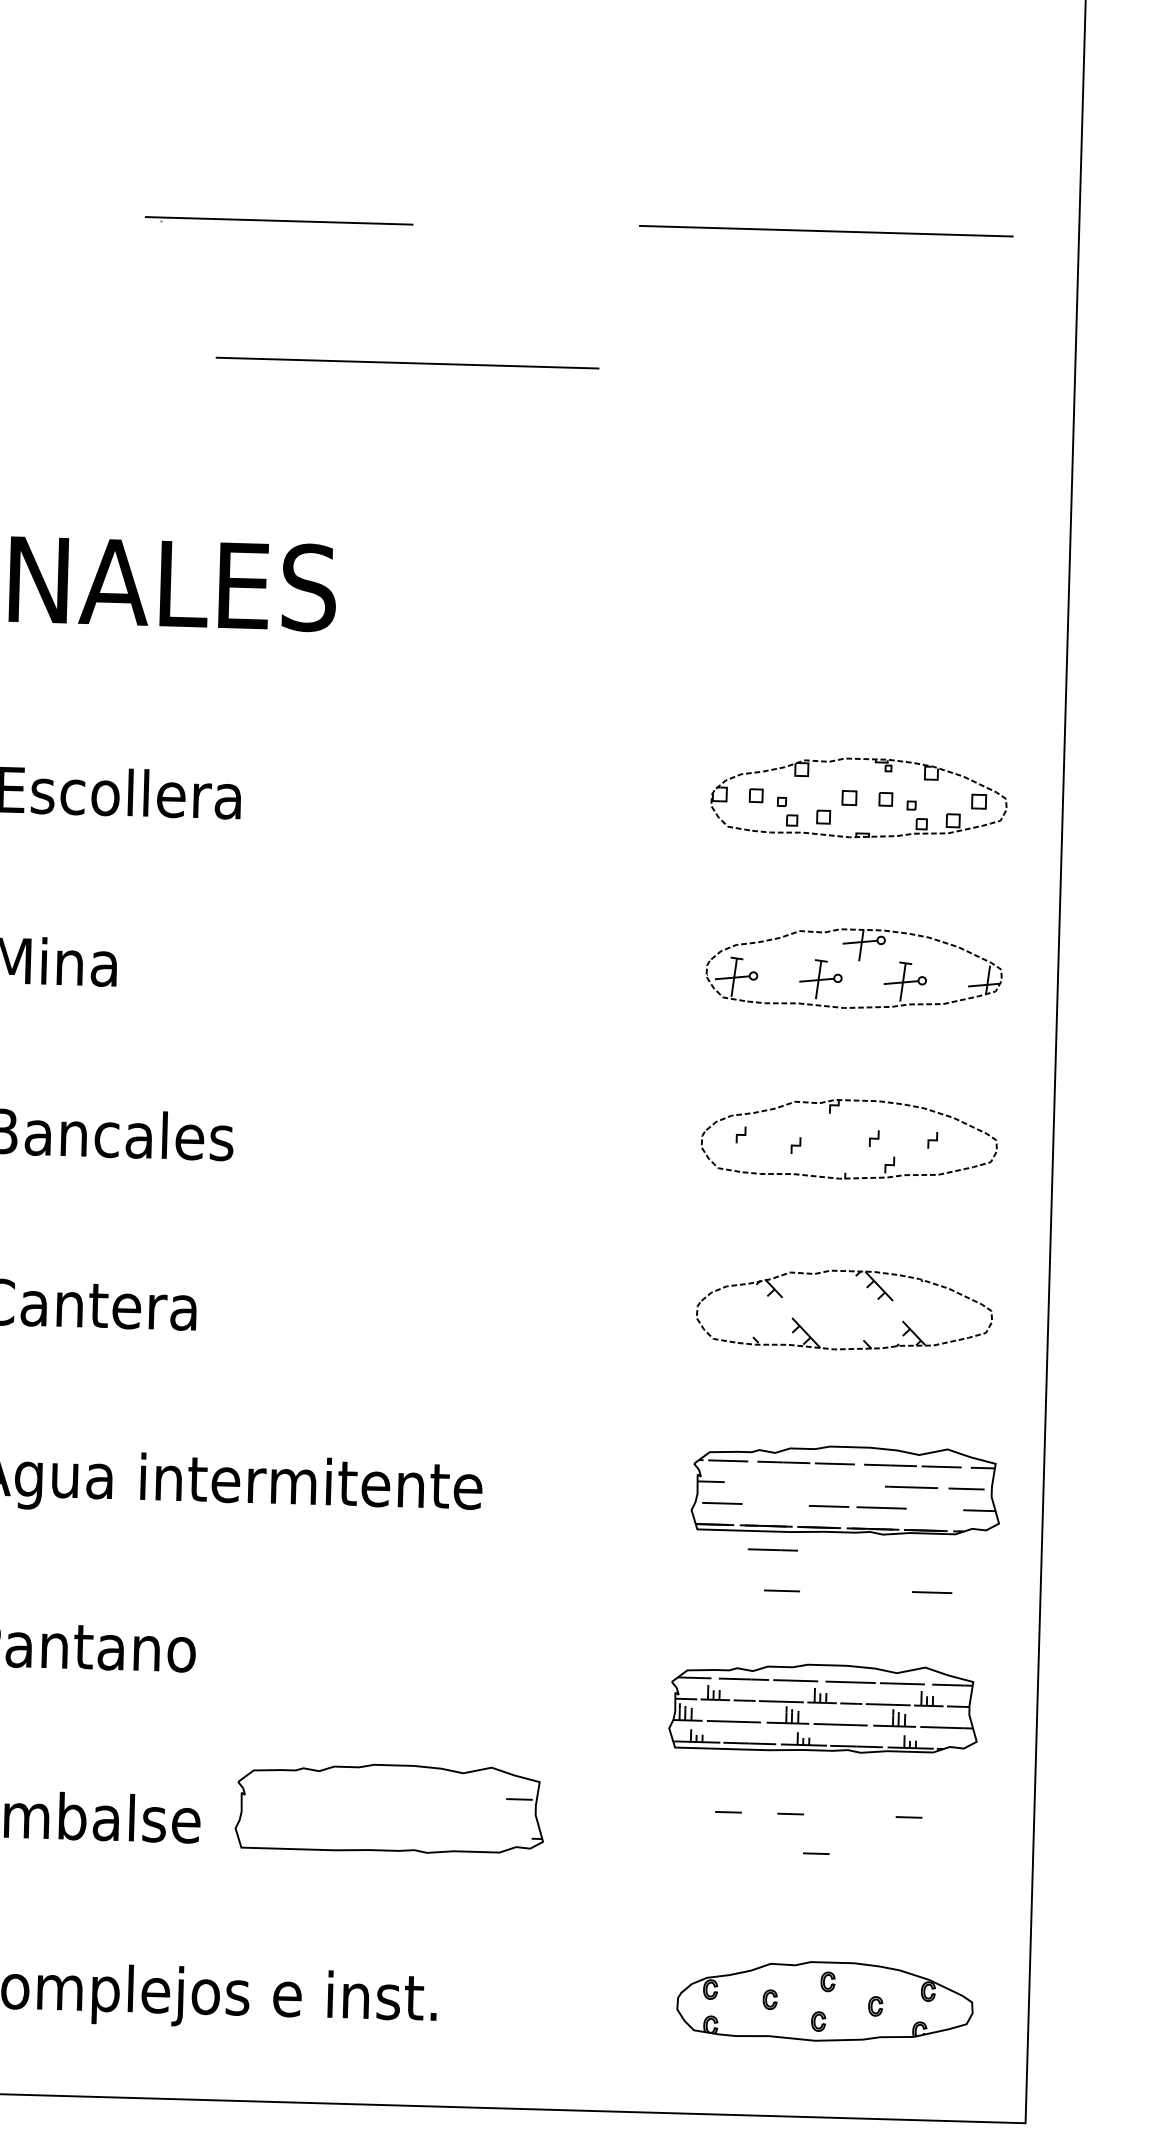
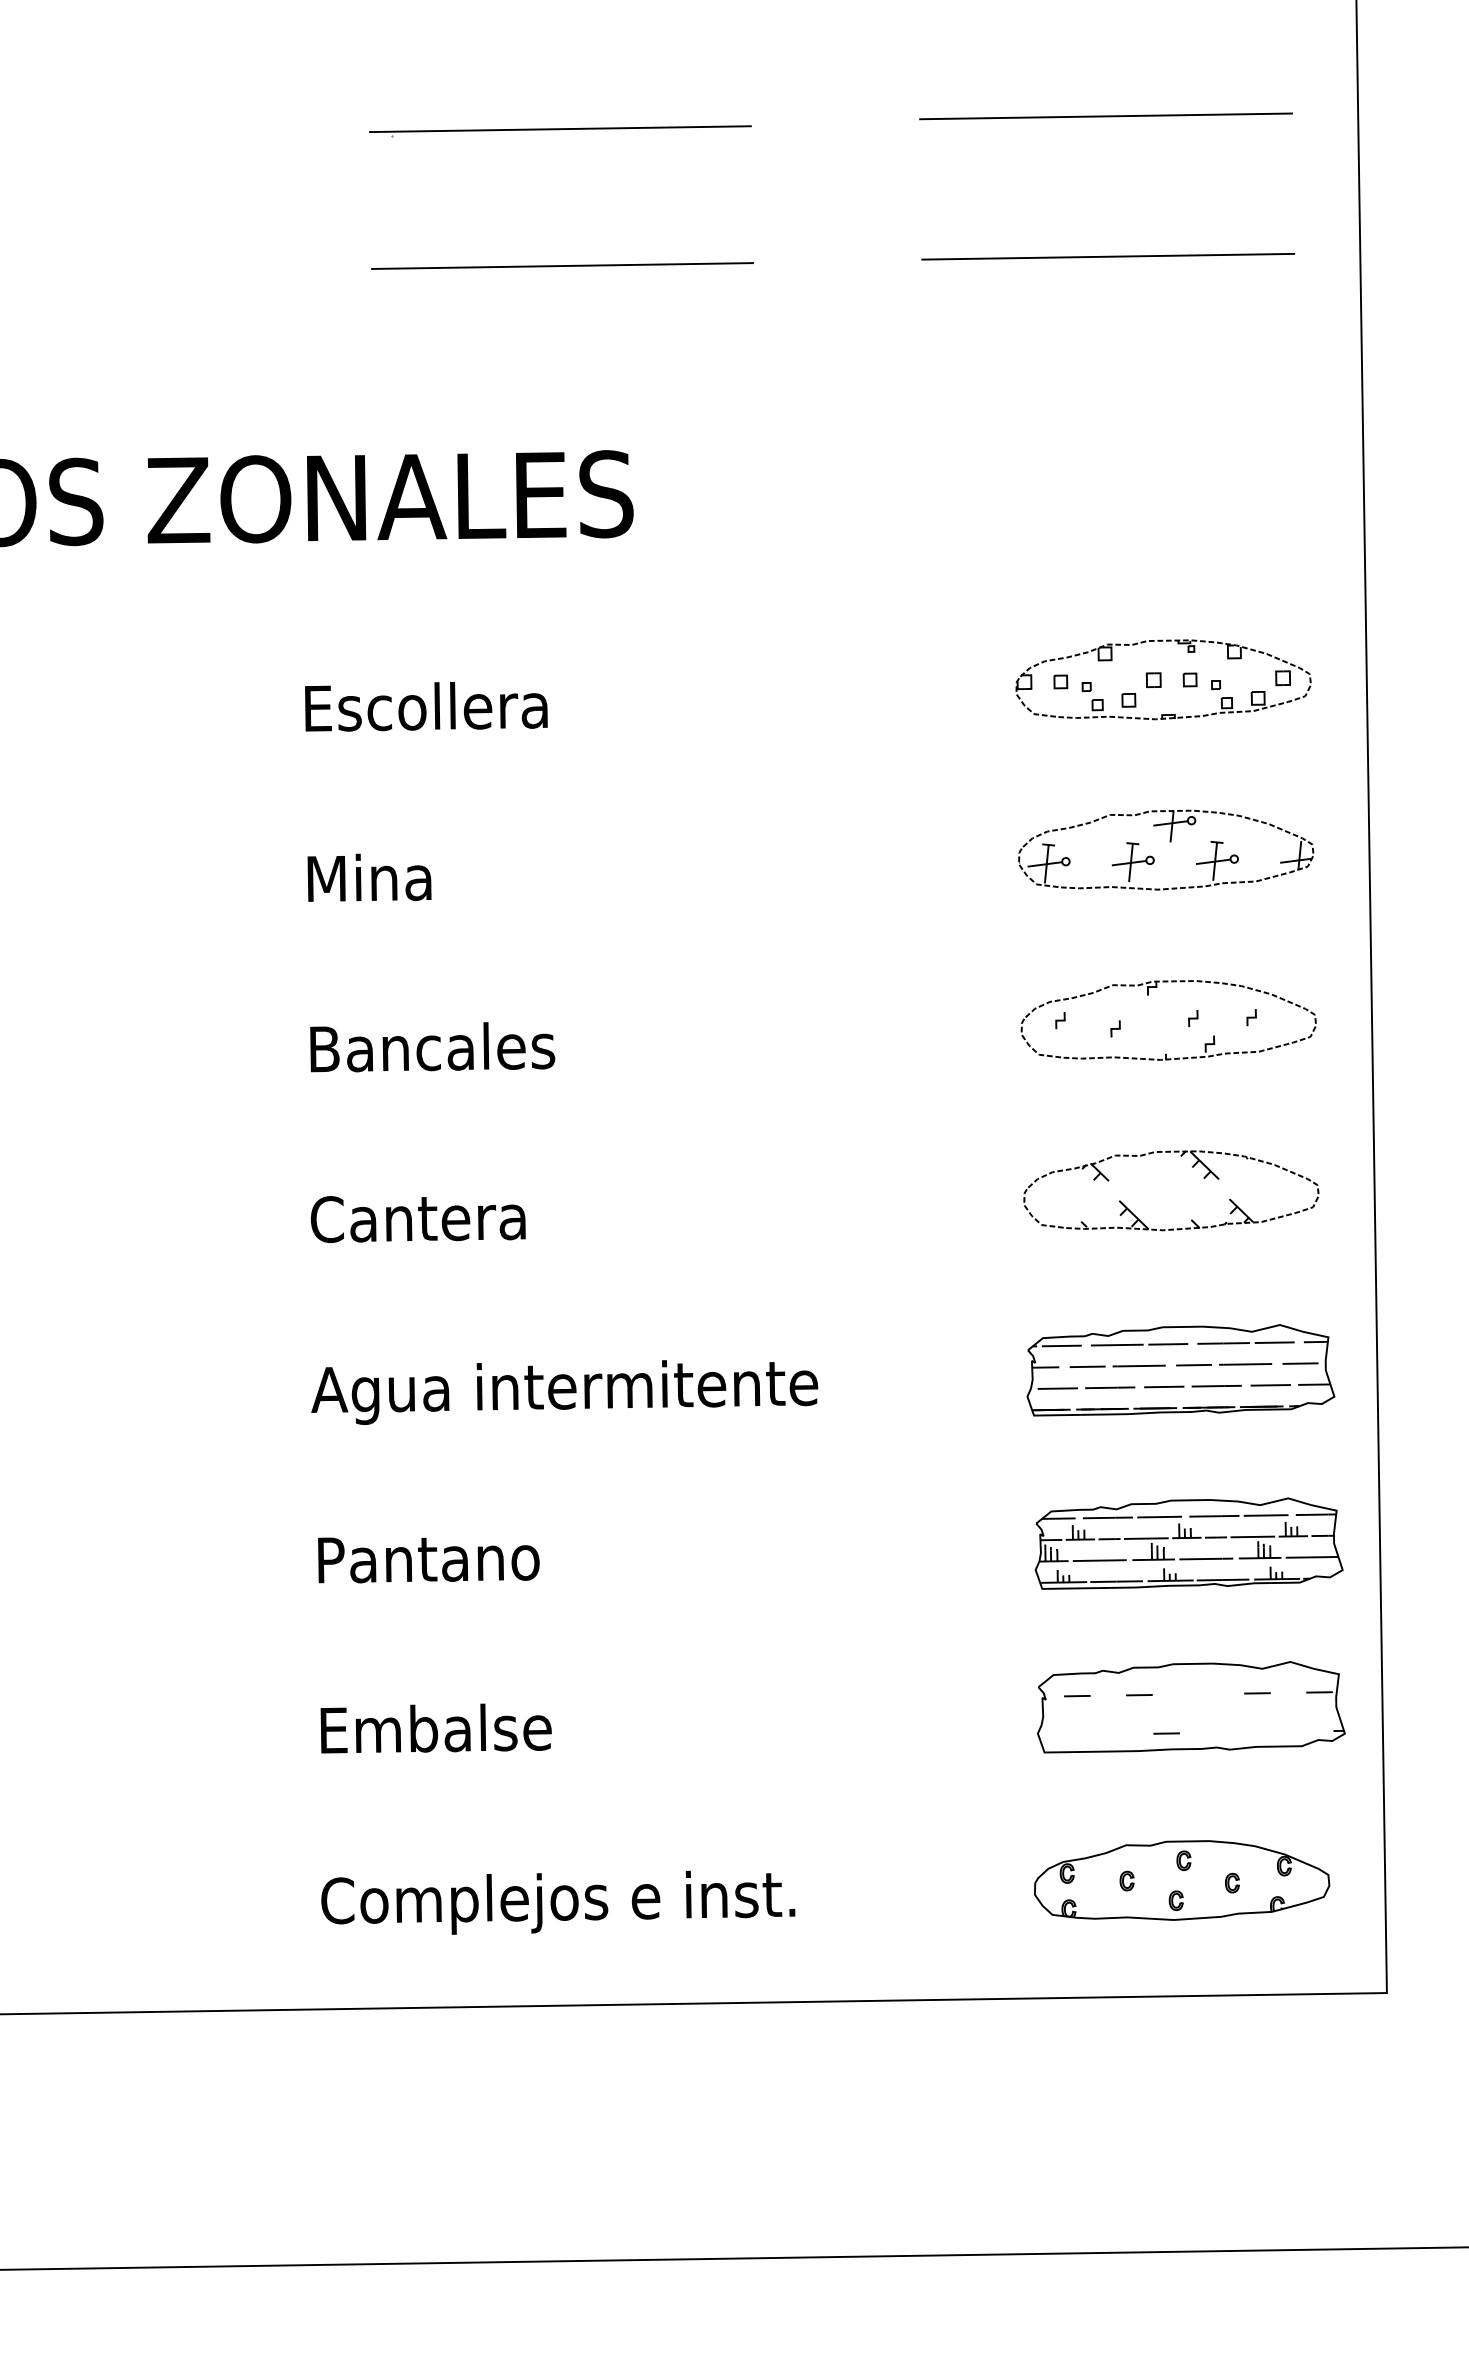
part: (279, 222) -> (560, 131), size x1.43
line: (407, 362) -> (562, 265), moved
line: (821, 371) -> (1107, 256), added
line: (783, 1482) -> (1117, 1365), added
line: (773, 1549) -> (1110, 1387), moved
line: (781, 1591) -> (1193, 1365), moved
line: (931, 1592) -> (1270, 1385), moved
part: (823, 1708) -> (1188, 1543), moved
part: (390, 1808) -> (1191, 1707), moved

